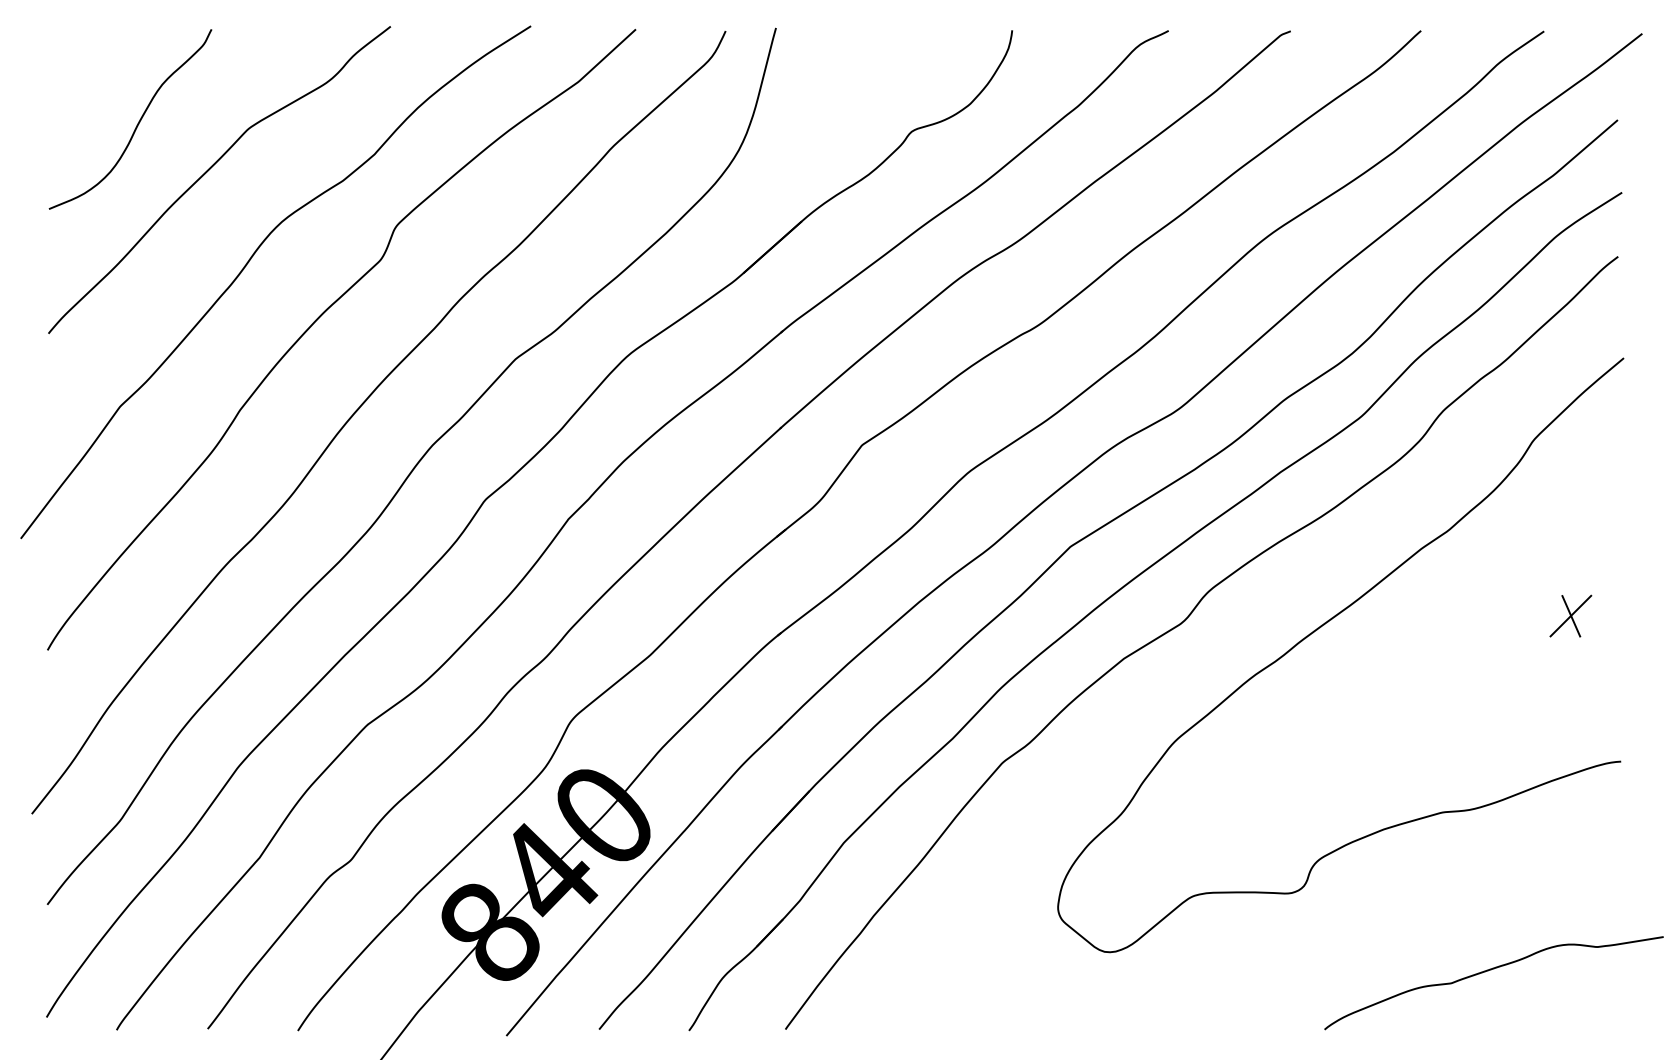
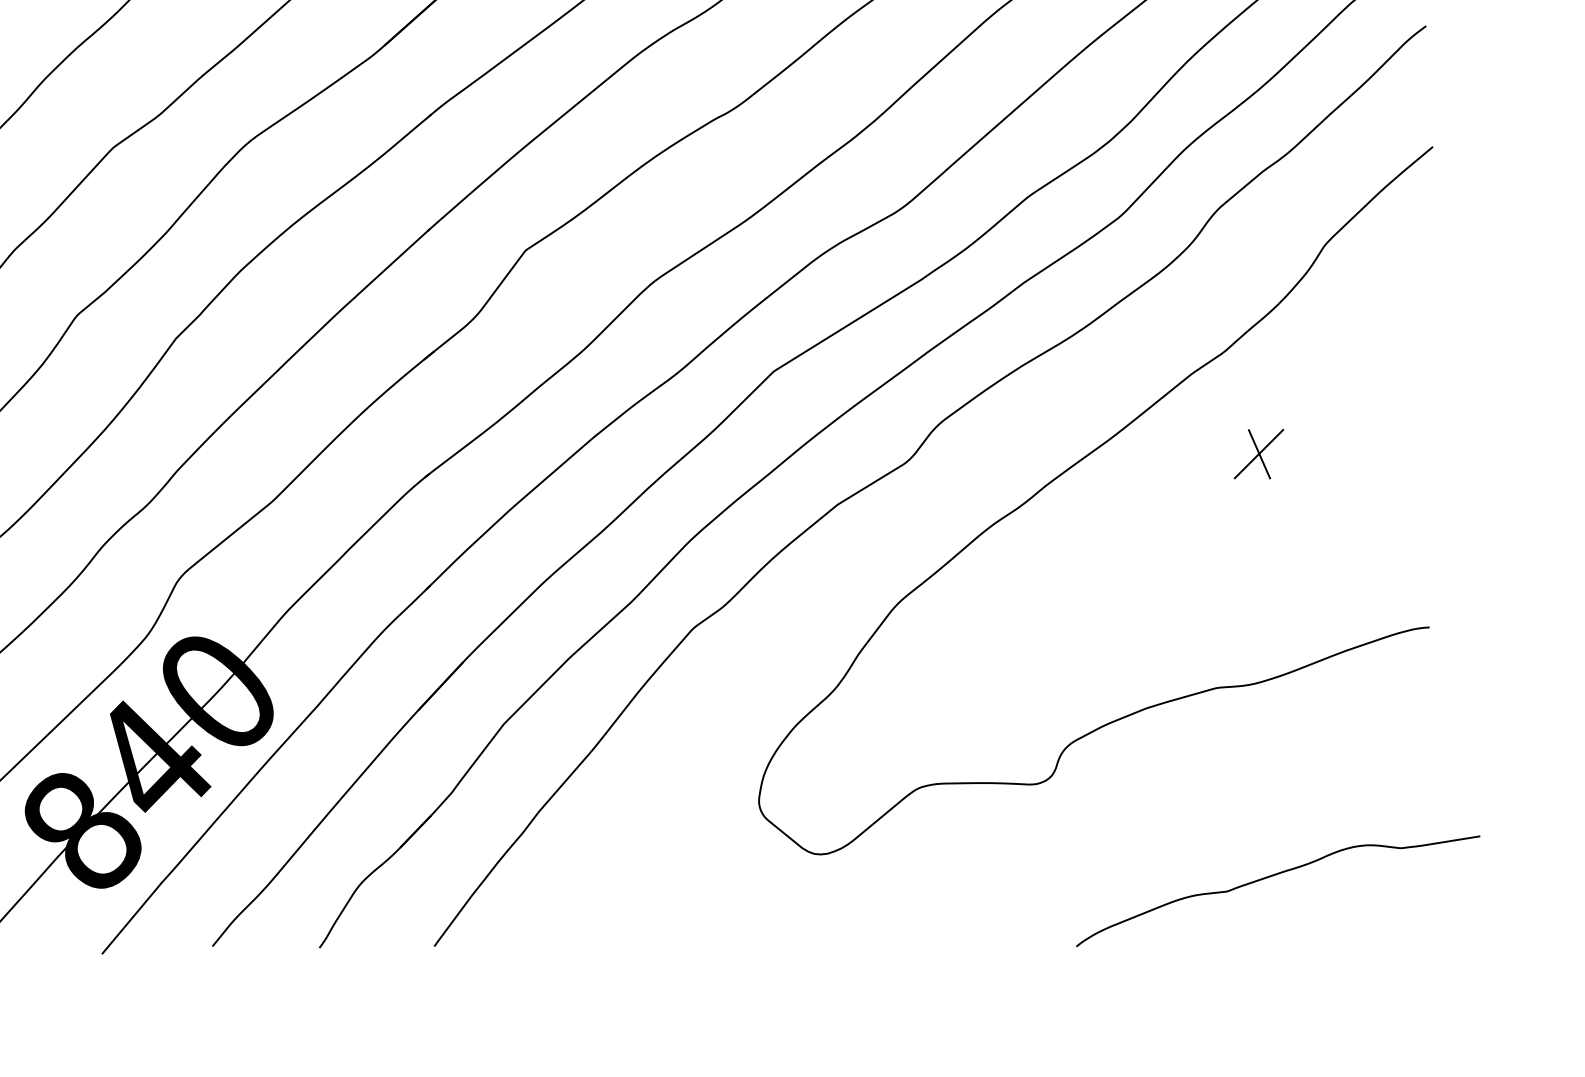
part: (1570, 615) -> (1258, 453), moved

